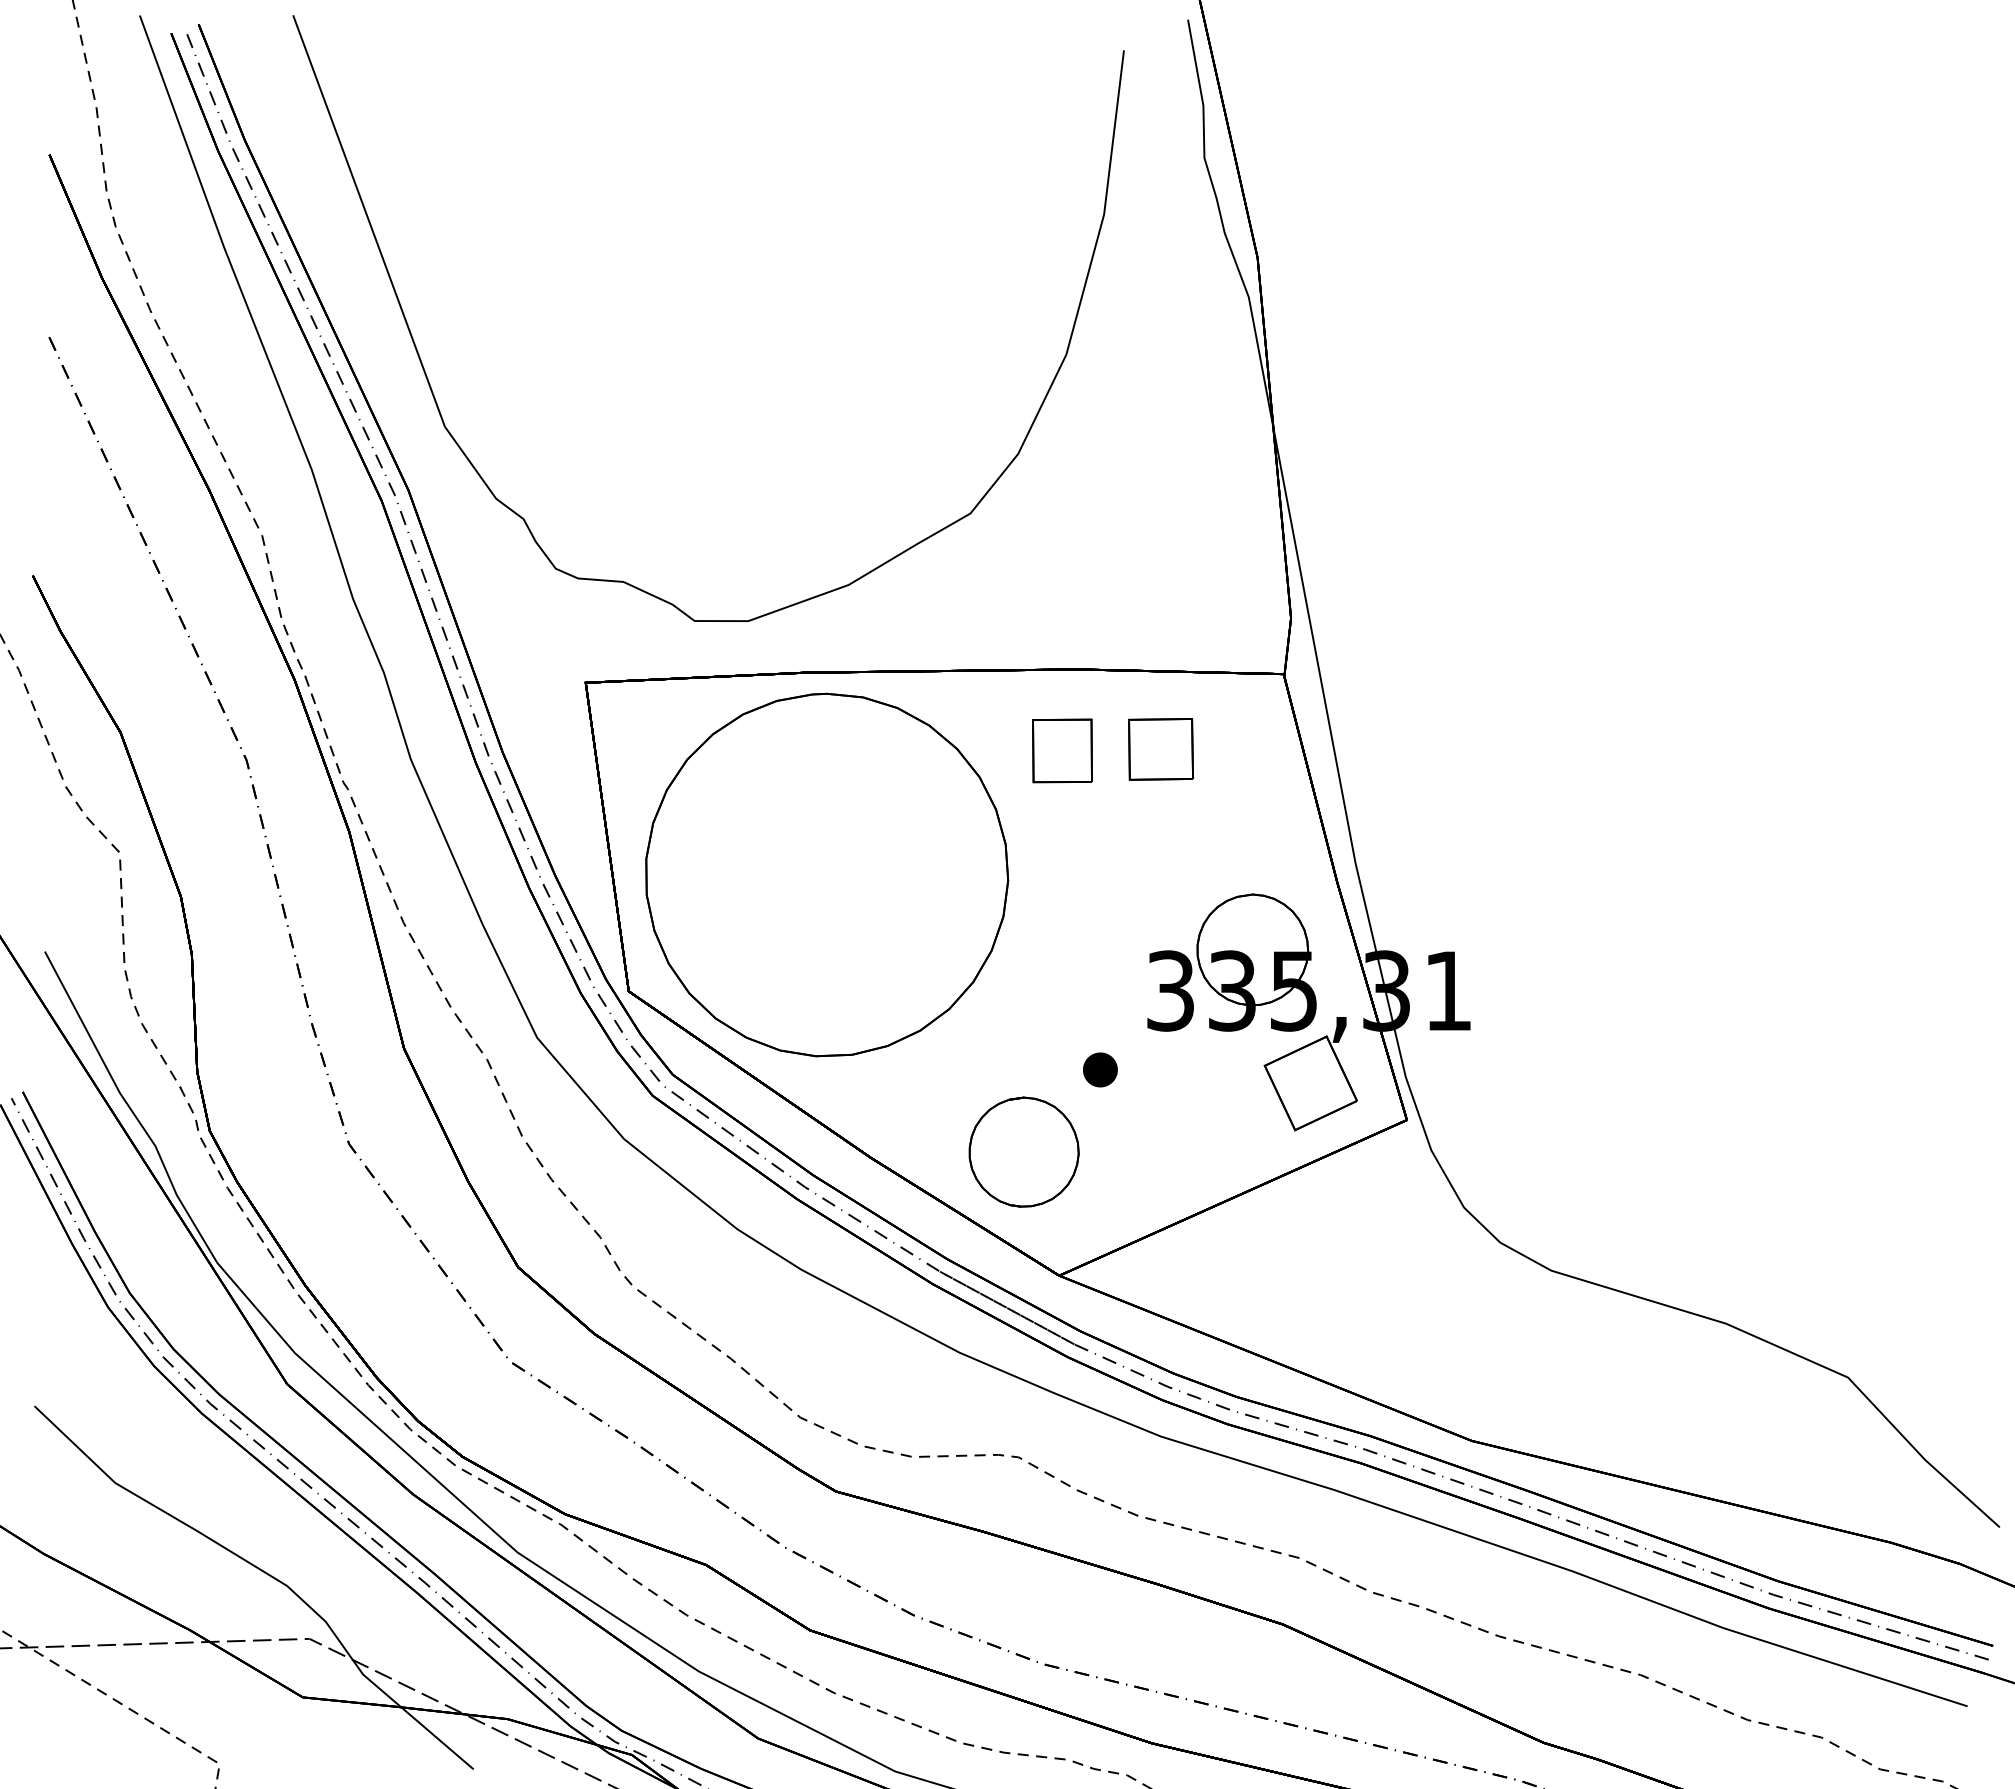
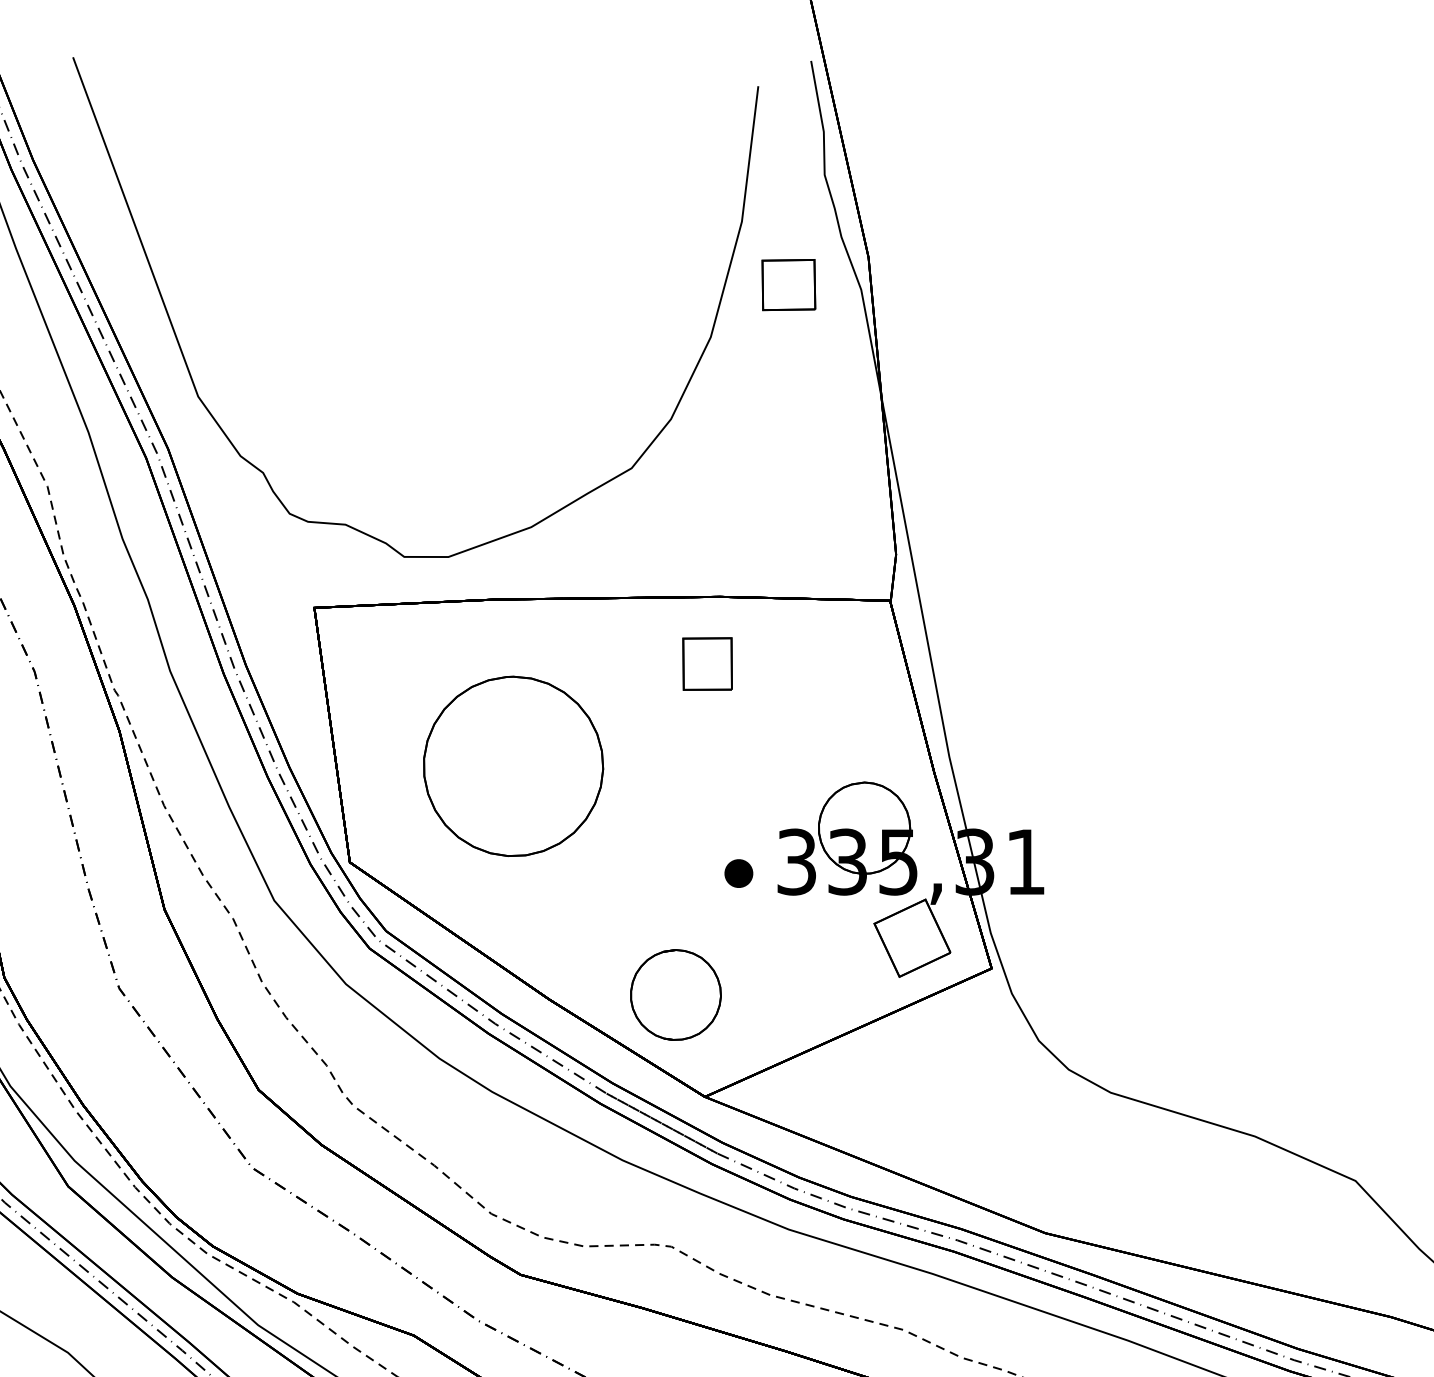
part: (1160, 749) -> (788, 285), moved
part: (827, 874) -> (513, 765), size x0.6
part: (1100, 1069) -> (738, 873), moved

